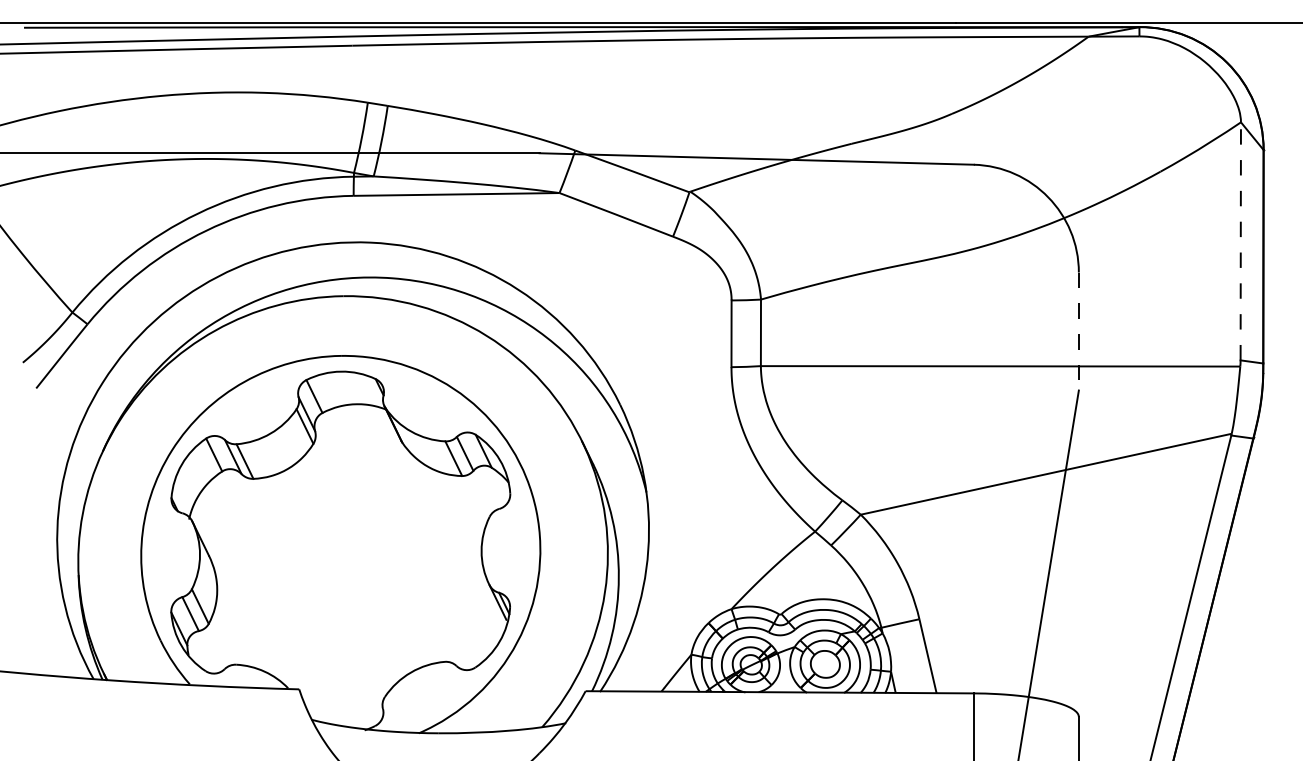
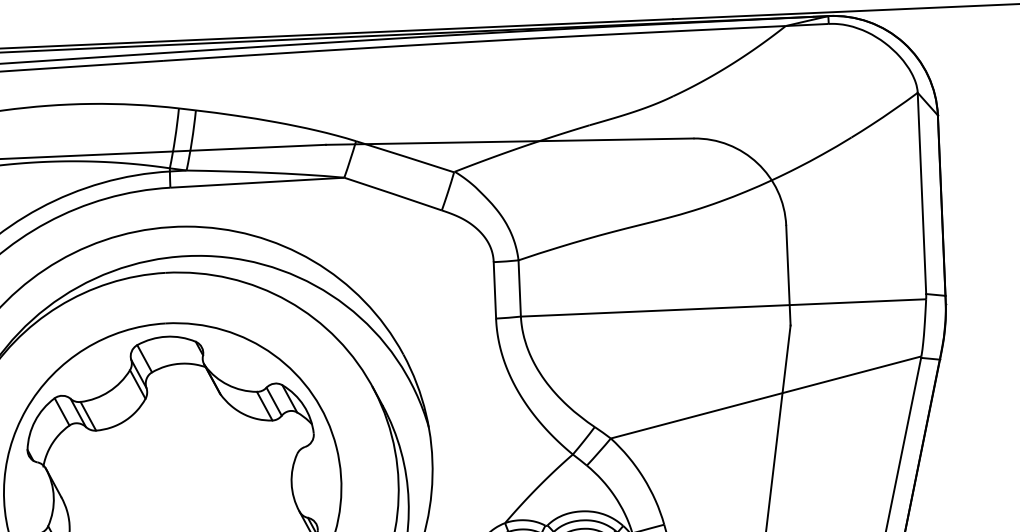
line: (1240, 240) -> (921, 192), dashed -> solid
line: (1078, 331) -> (788, 275), dashed -> solid

